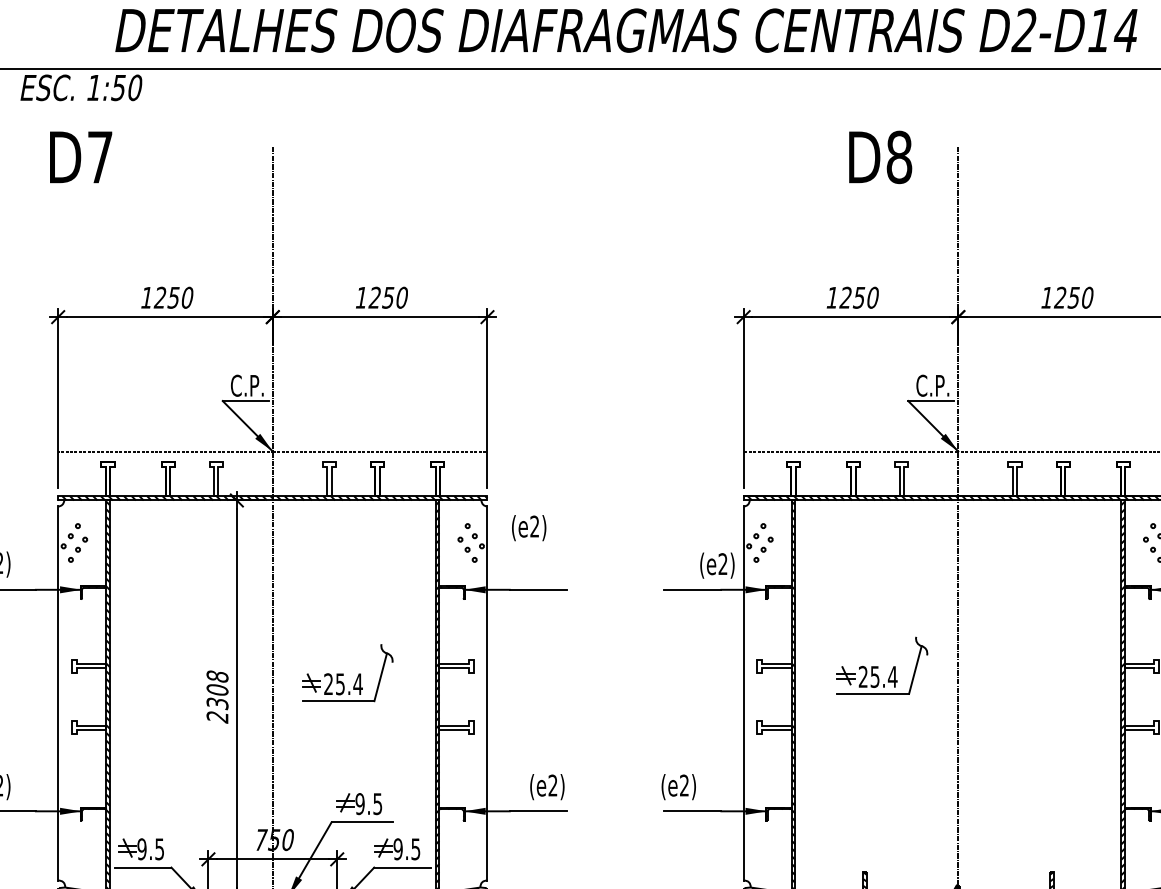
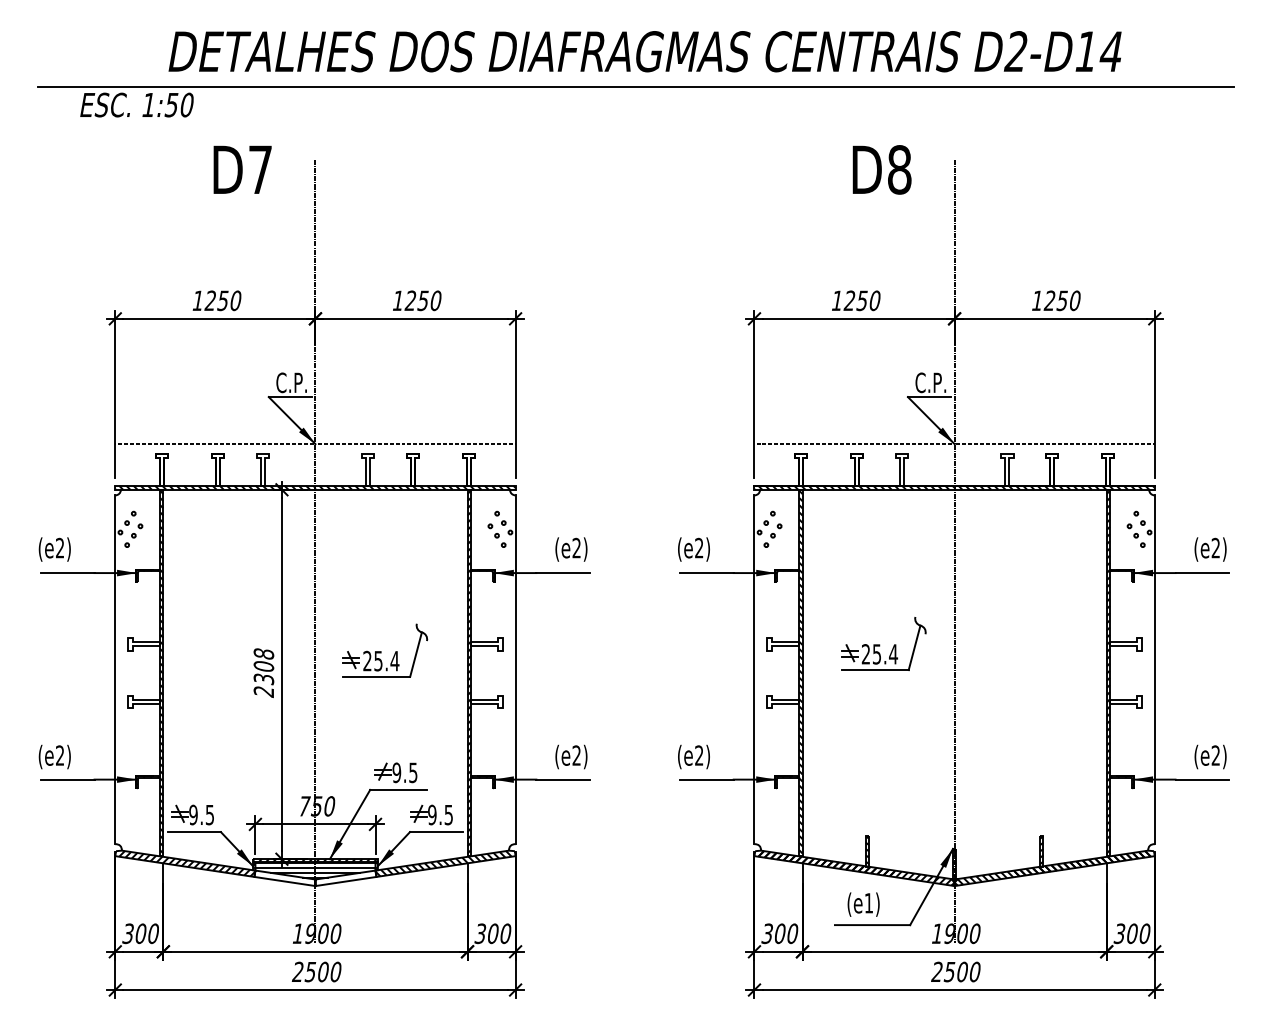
text: (80, 156) -> (242, 169), moved
text: (529, 528) -> (571, 549), moved
text: (716, 565) -> (693, 549), moved

